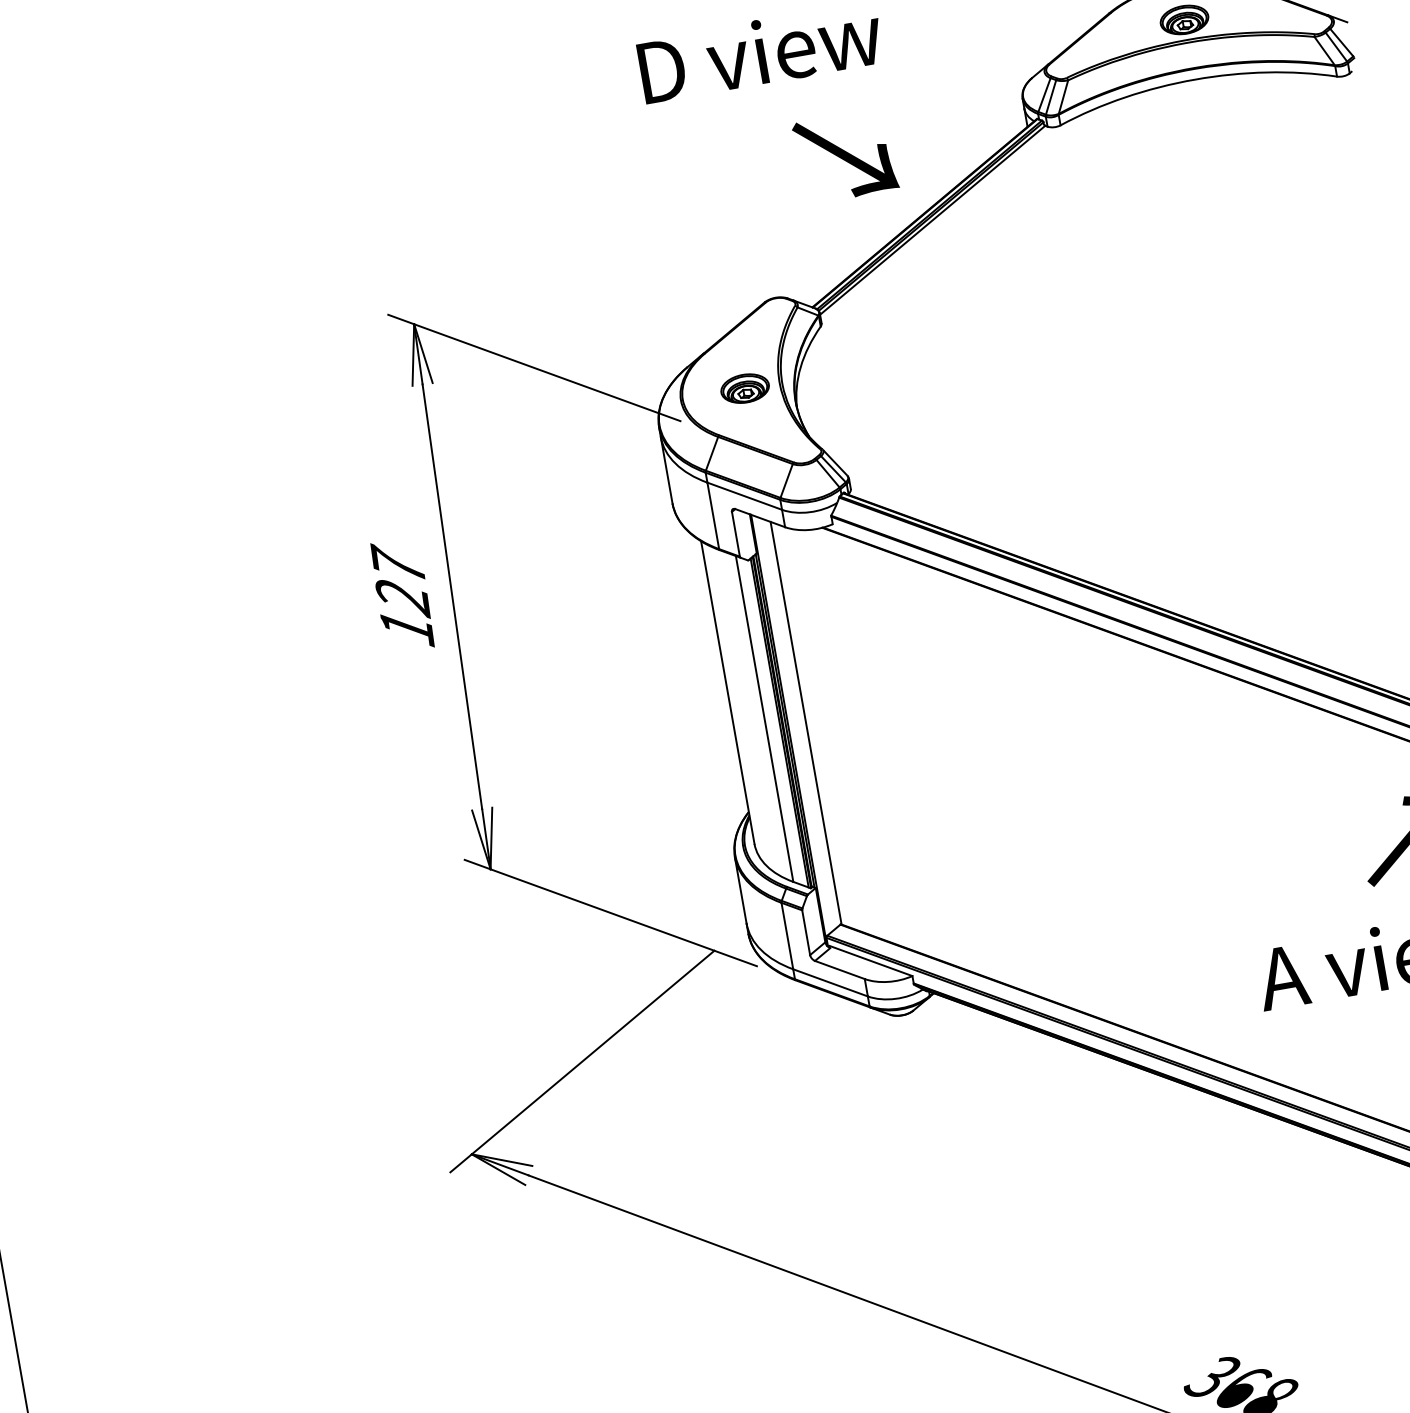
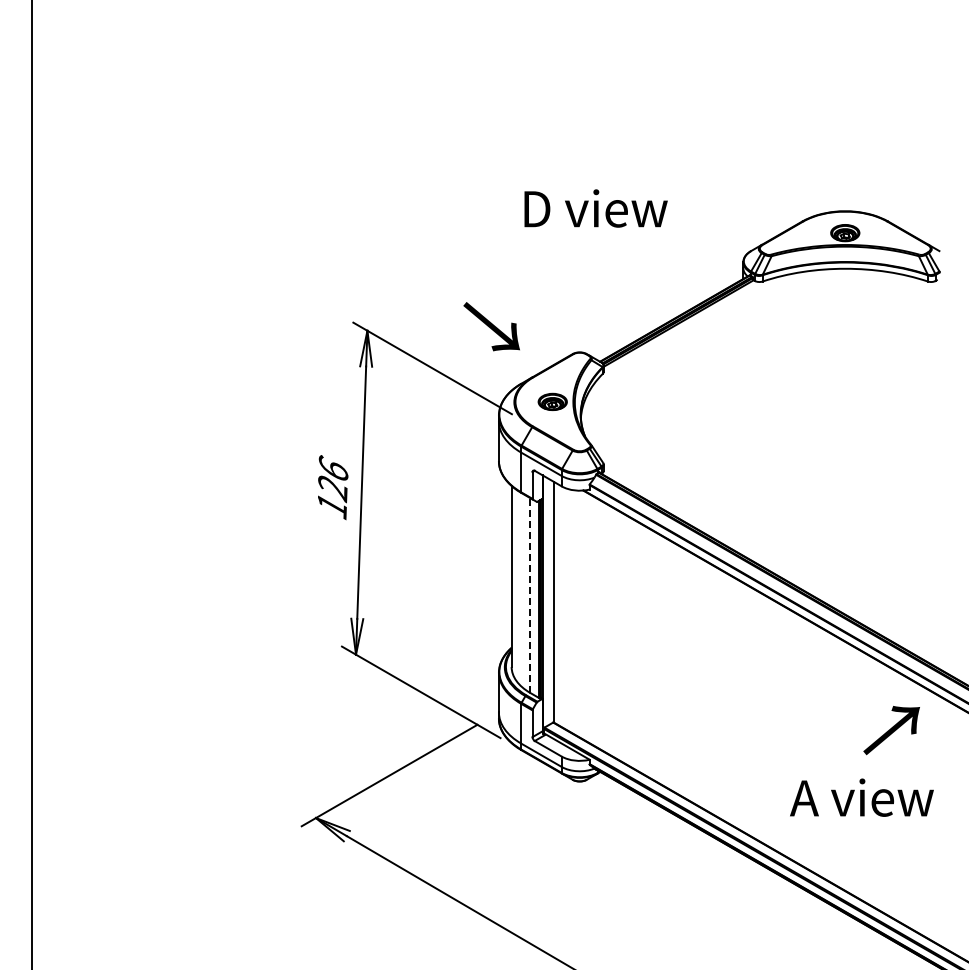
text: (845, 156) -> (491, 326), moved
text: (397, 561) -> (333, 466), 127 -> 126
line: (764, 718) -> (530, 595), solid -> dashed

